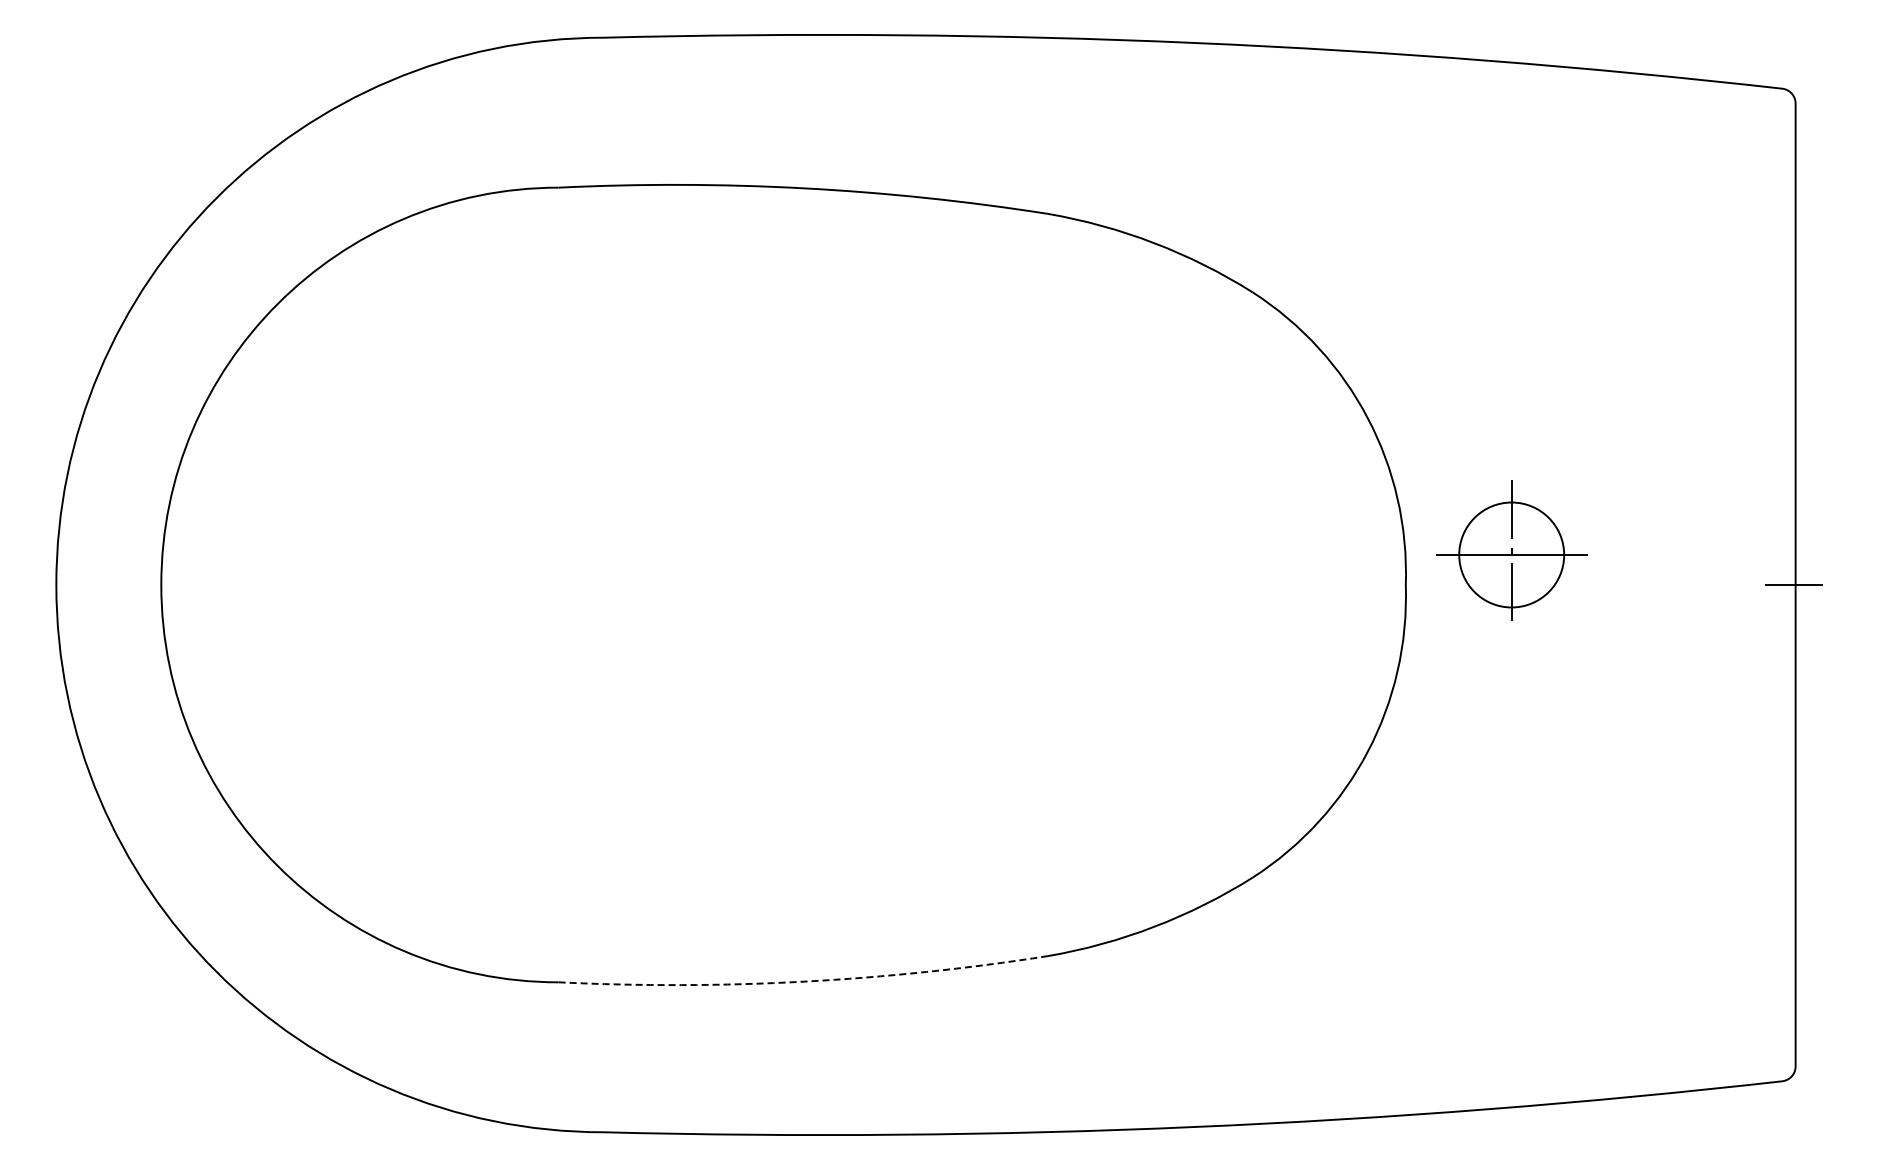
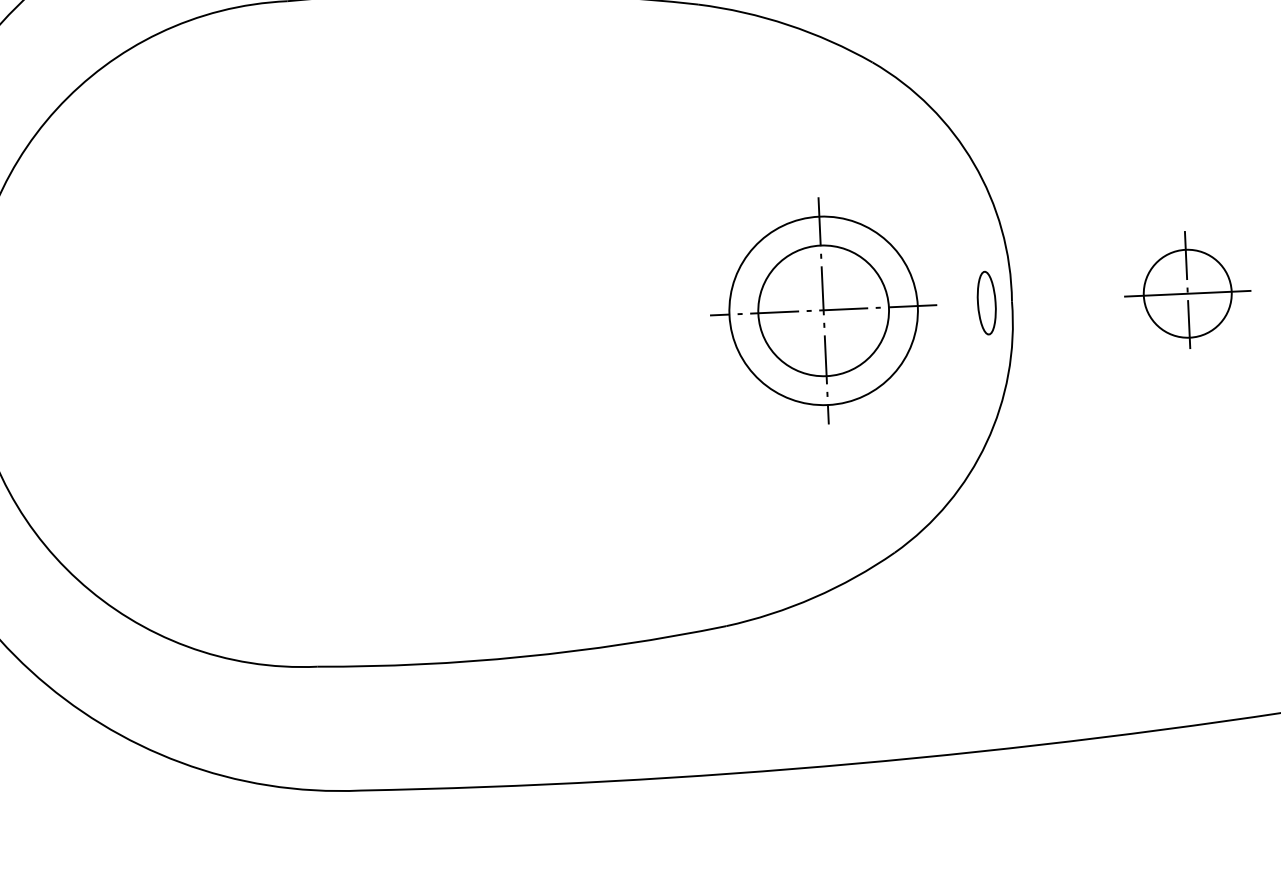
part: (1511, 550) -> (1187, 290), moved
part: (1180, 585) -> (823, 310), added
part: (1375, 585) -> (986, 303), added
arc: (803, 981) -> (522, 656), dashed -> solid

